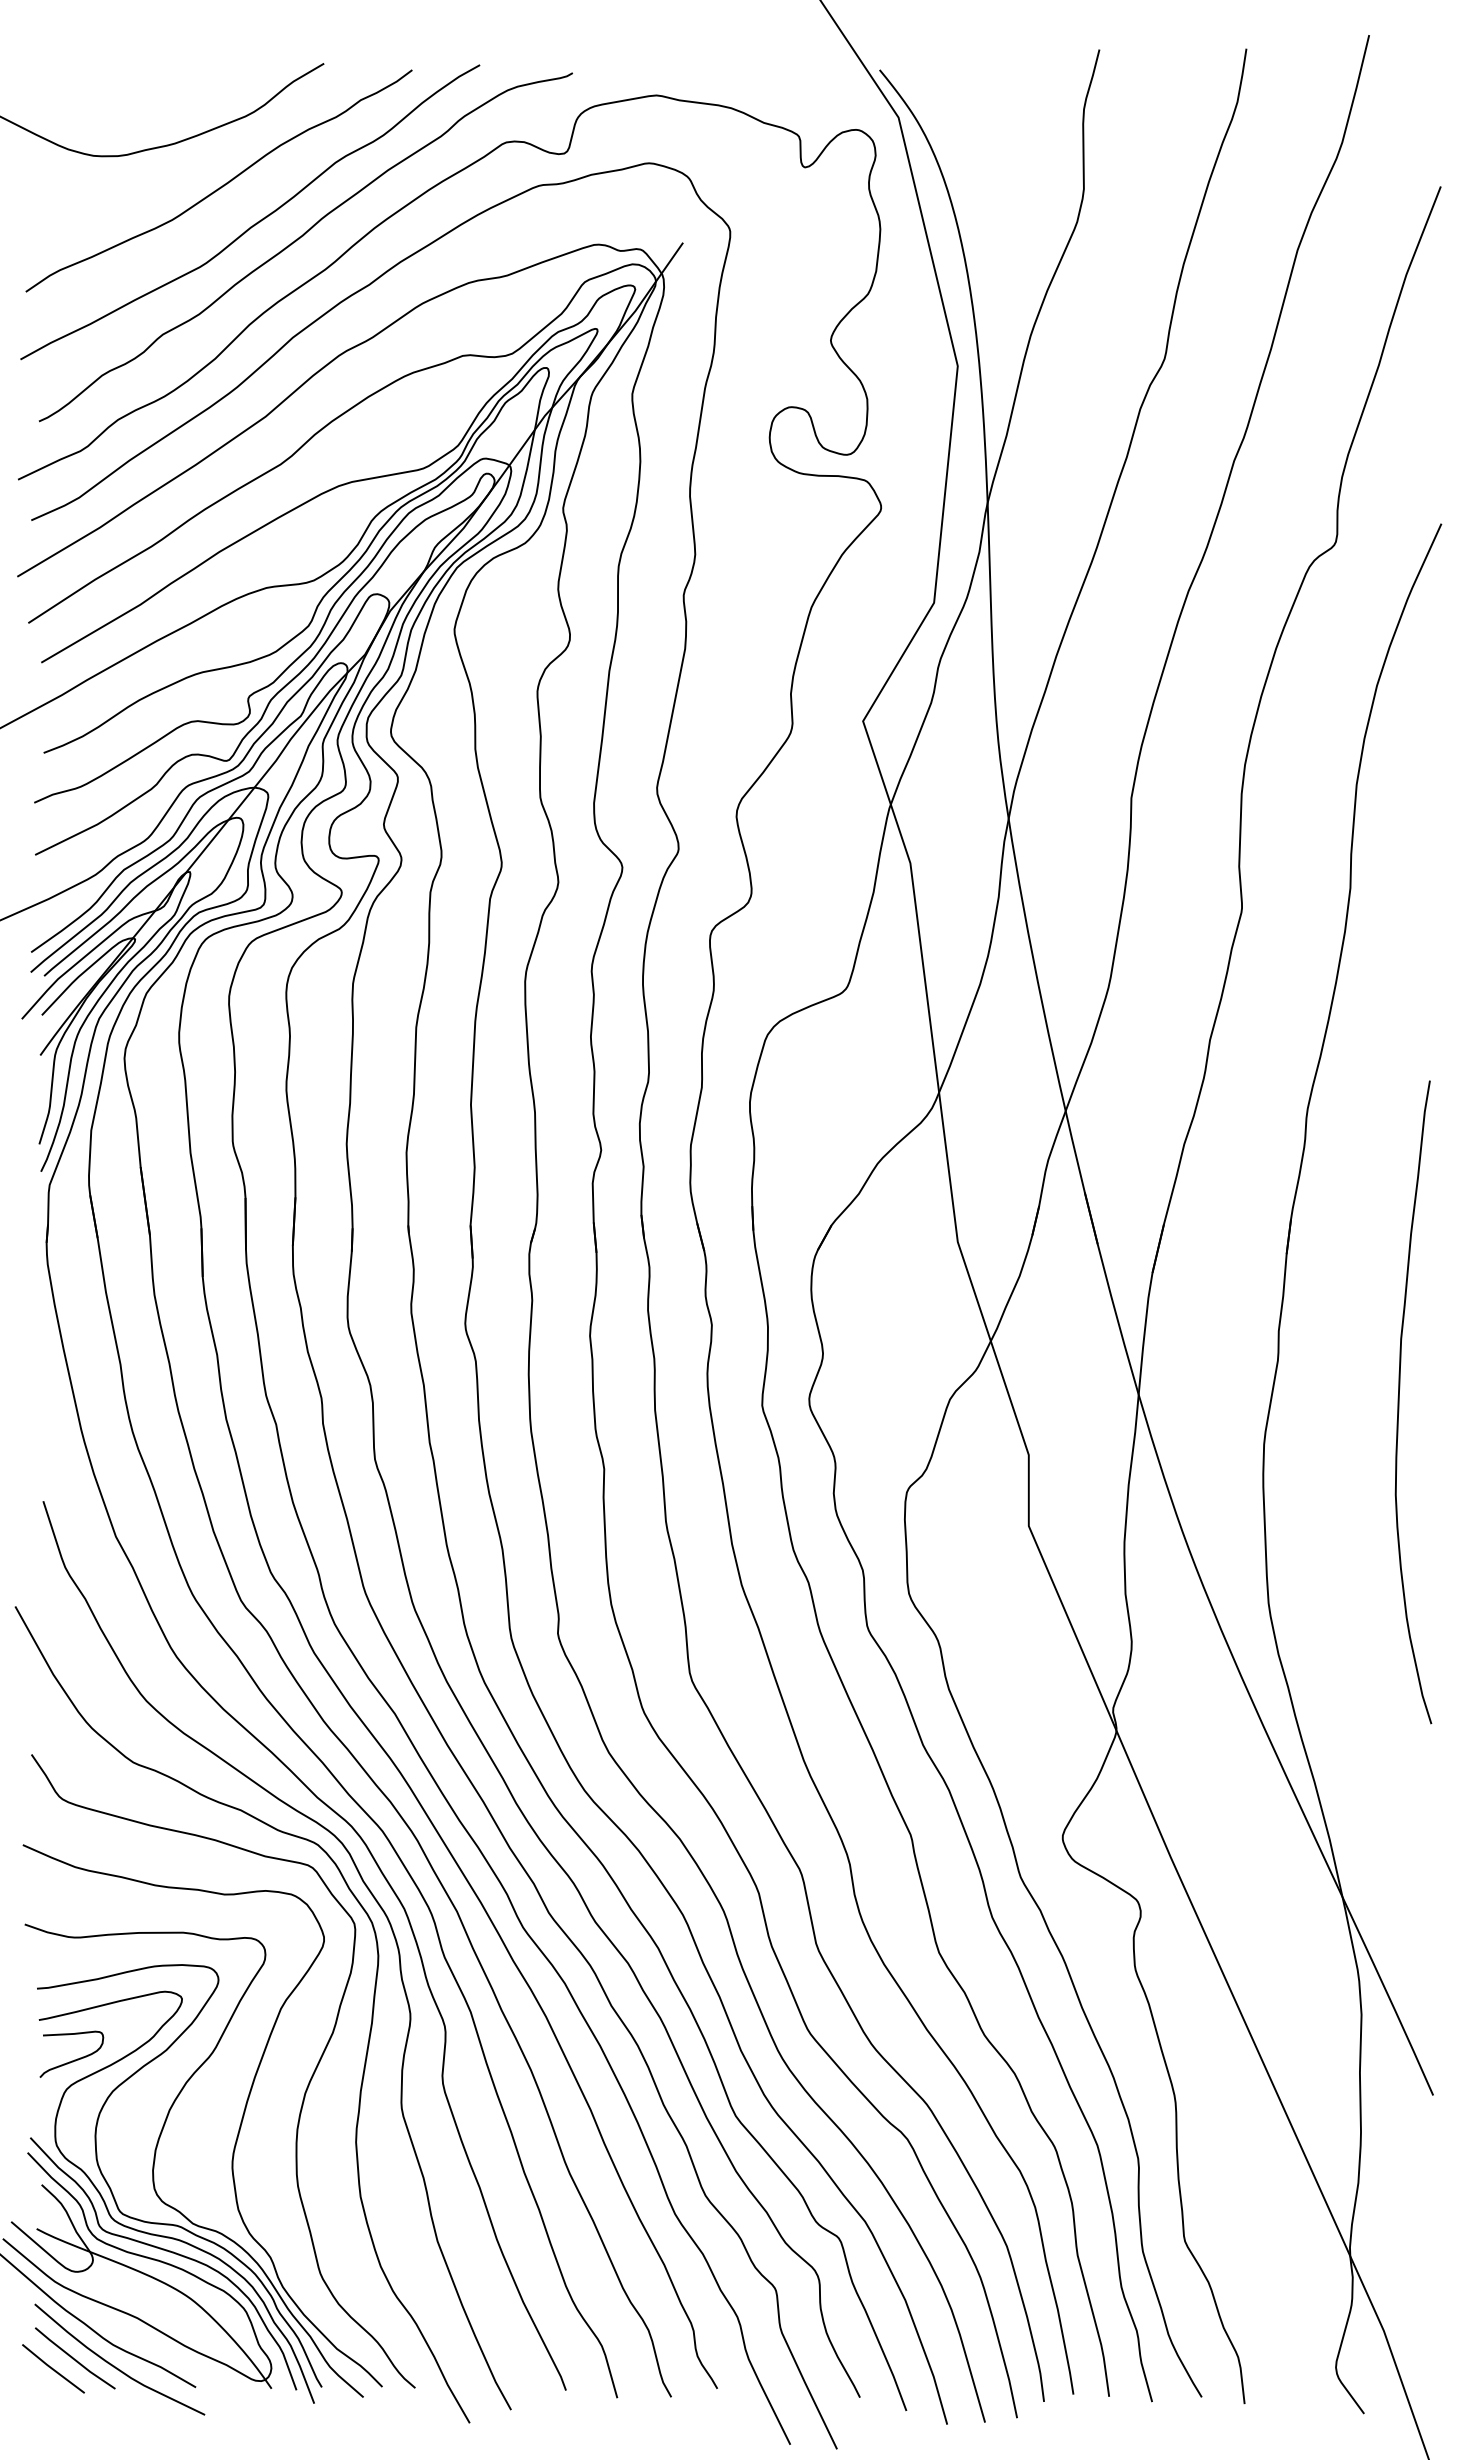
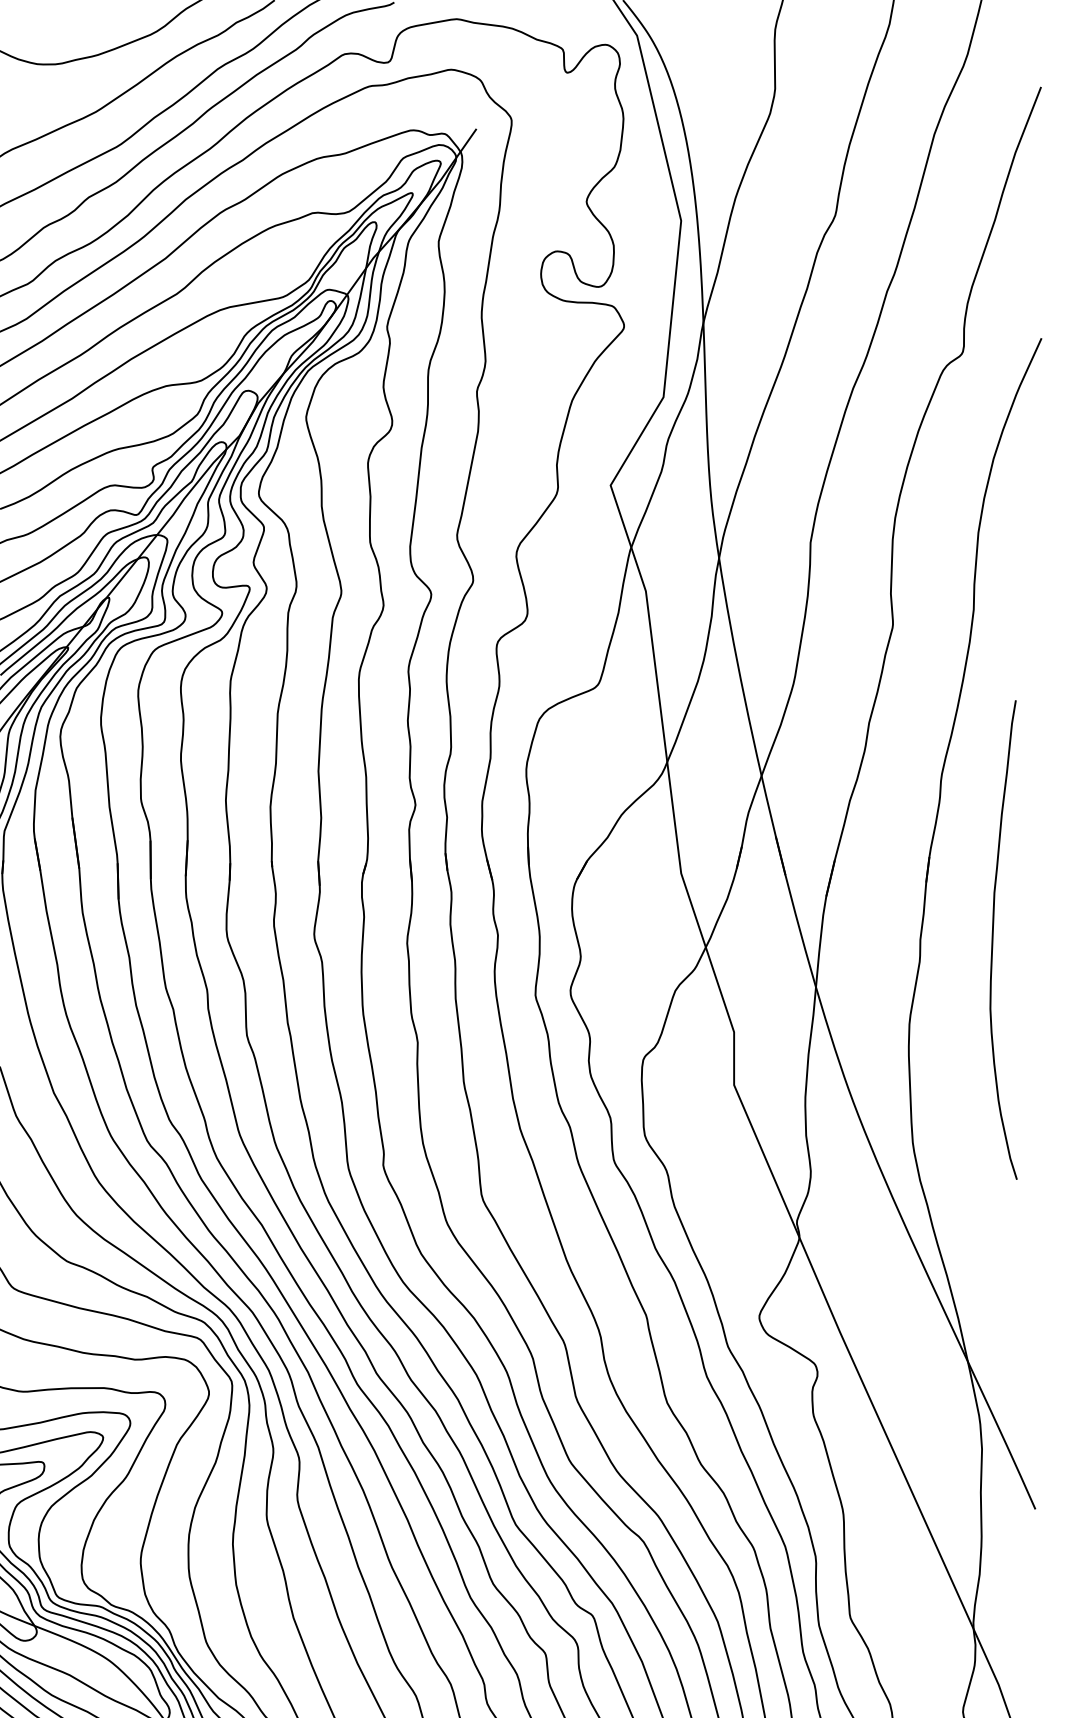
curve: (1399, 1402) -> (993, 940), moved

